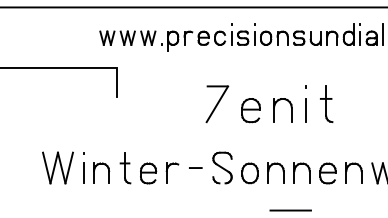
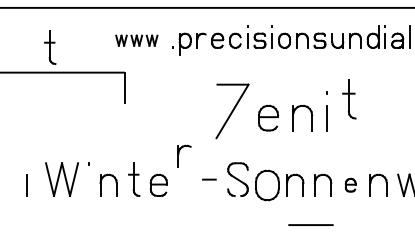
part: (127, 37) -> (136, 40), size x0.7
part: (47, 44) -> (50, 47), added
part: (217, 104) -> (232, 111), size x1.4
part: (326, 104) -> (349, 99), moved
part: (172, 172) -> (184, 155), moved
part: (250, 172) -> (267, 184), size x1.4
part: (327, 172) -> (350, 184), size x0.6
line: (82, 173) -> (26, 185), moved

